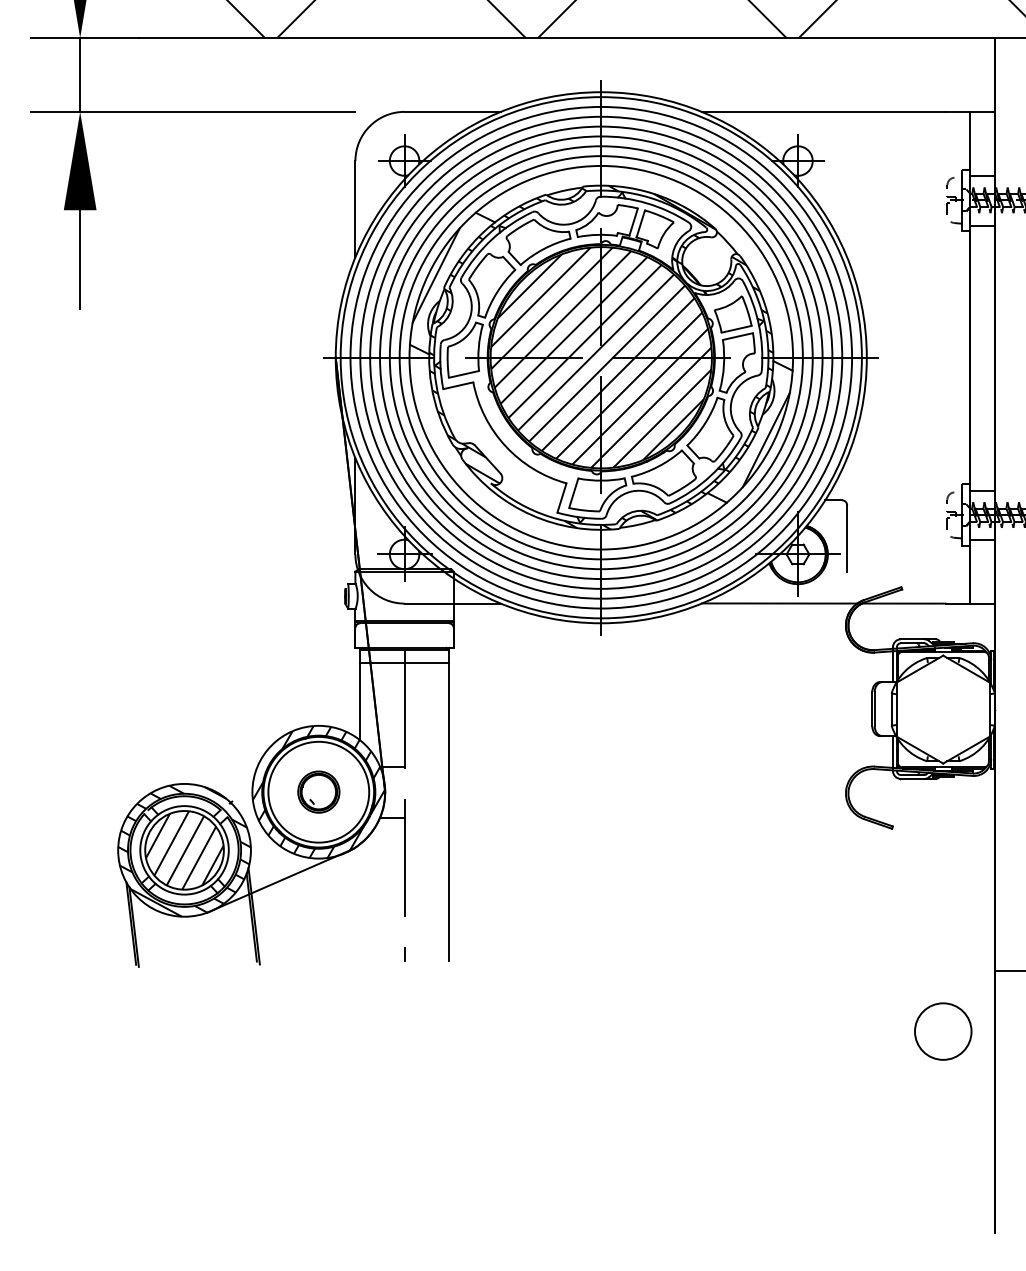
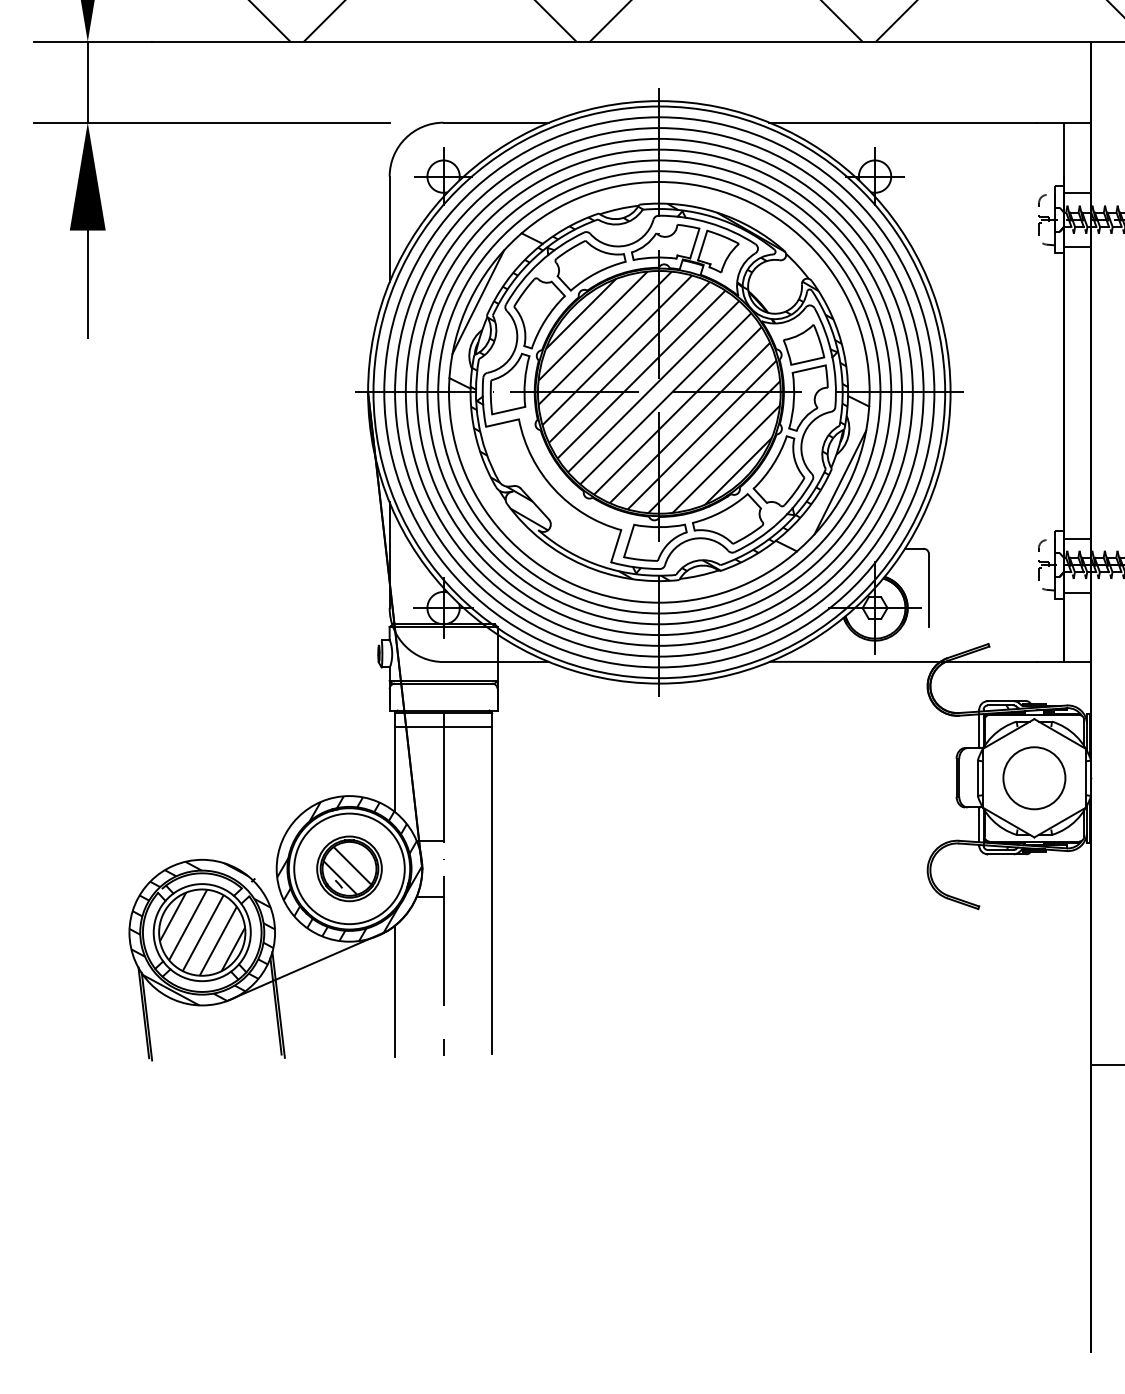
part: (318, 791) -> (349, 868), size x1.43
line: (360, 903) -> (395, 990), added
circle: (943, 1031) -> (1034, 778), moved

